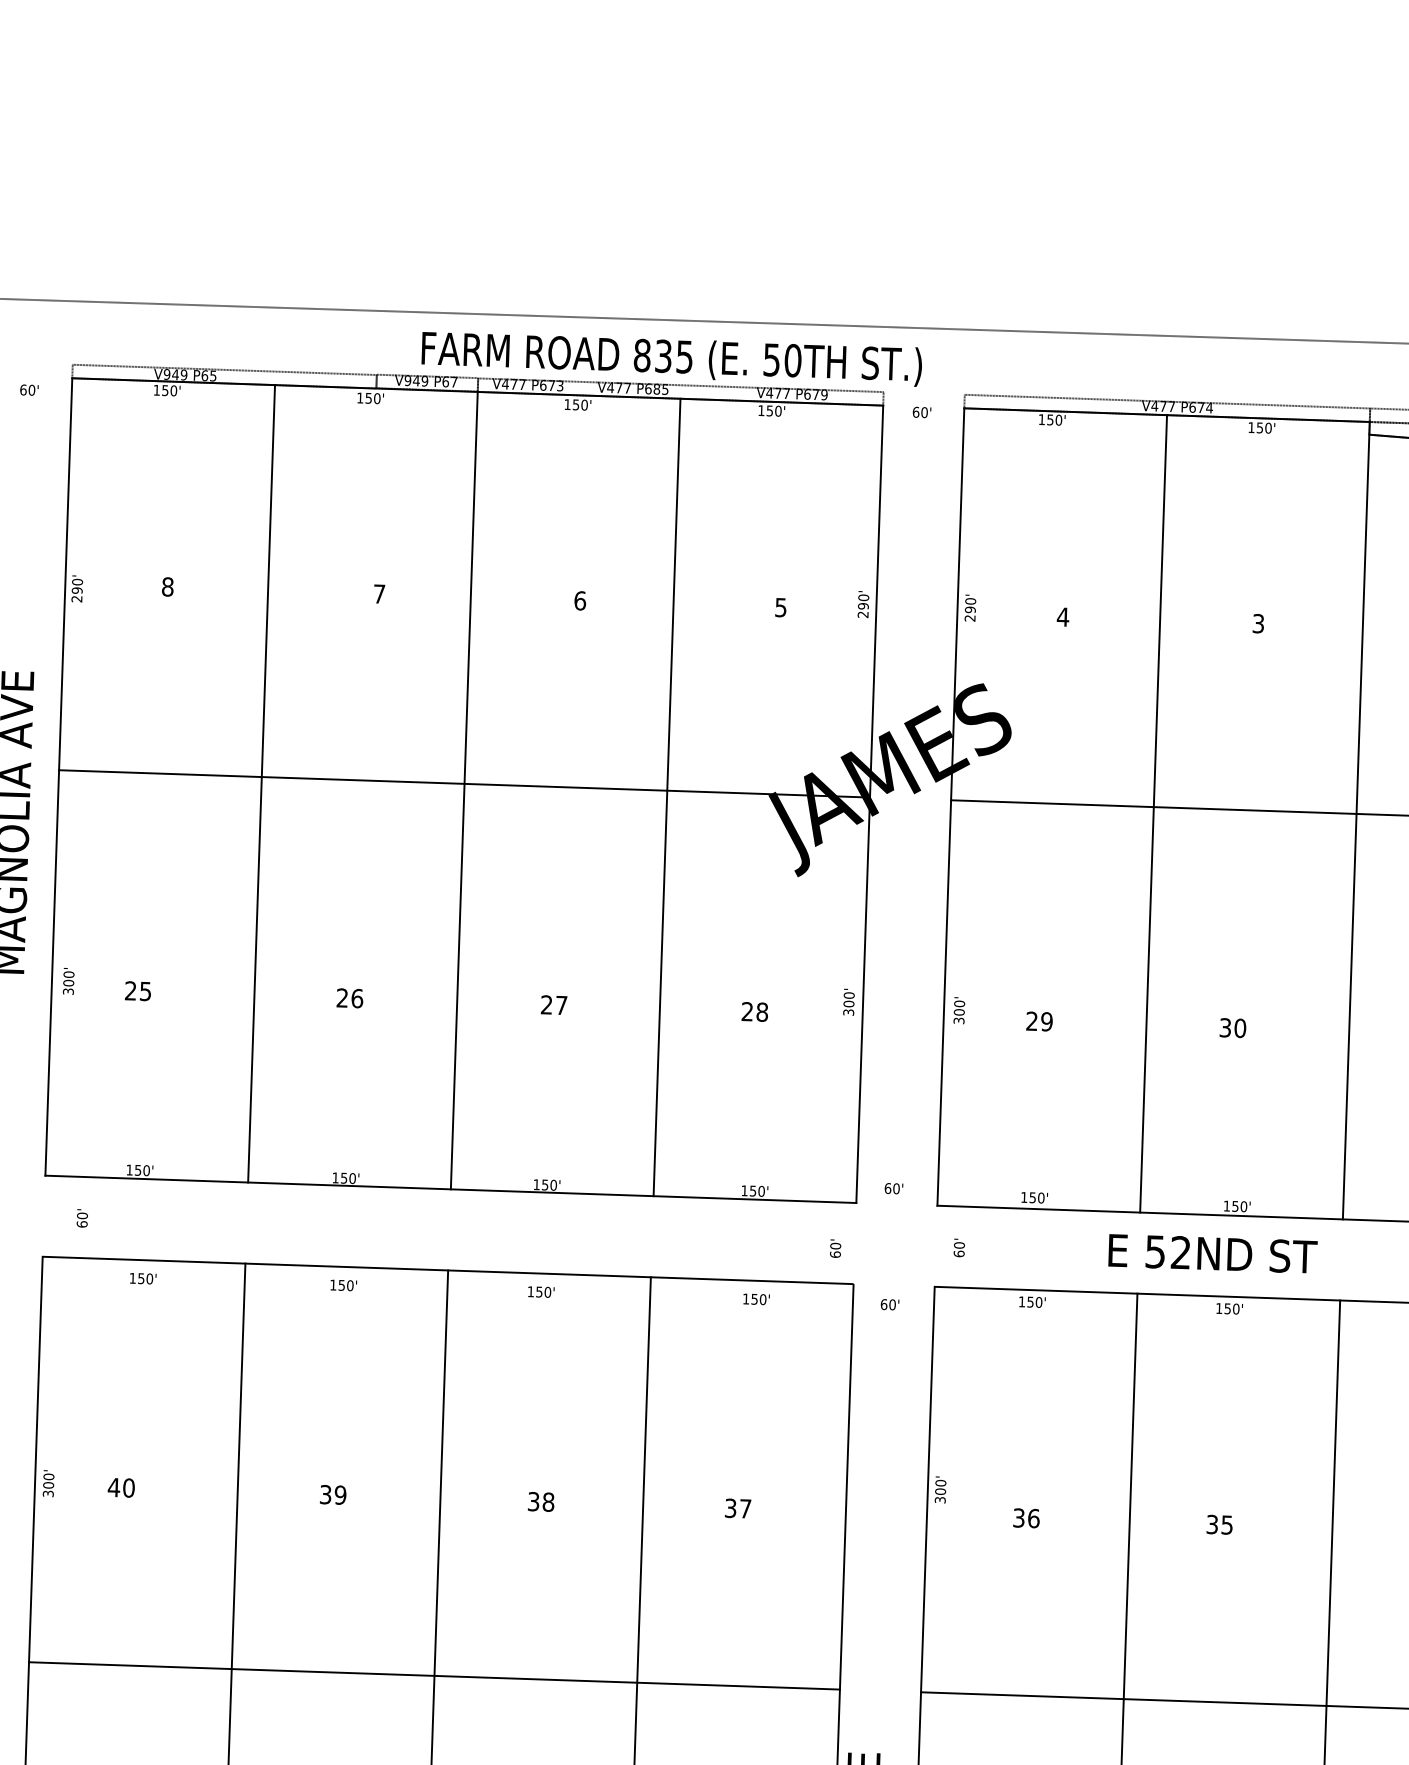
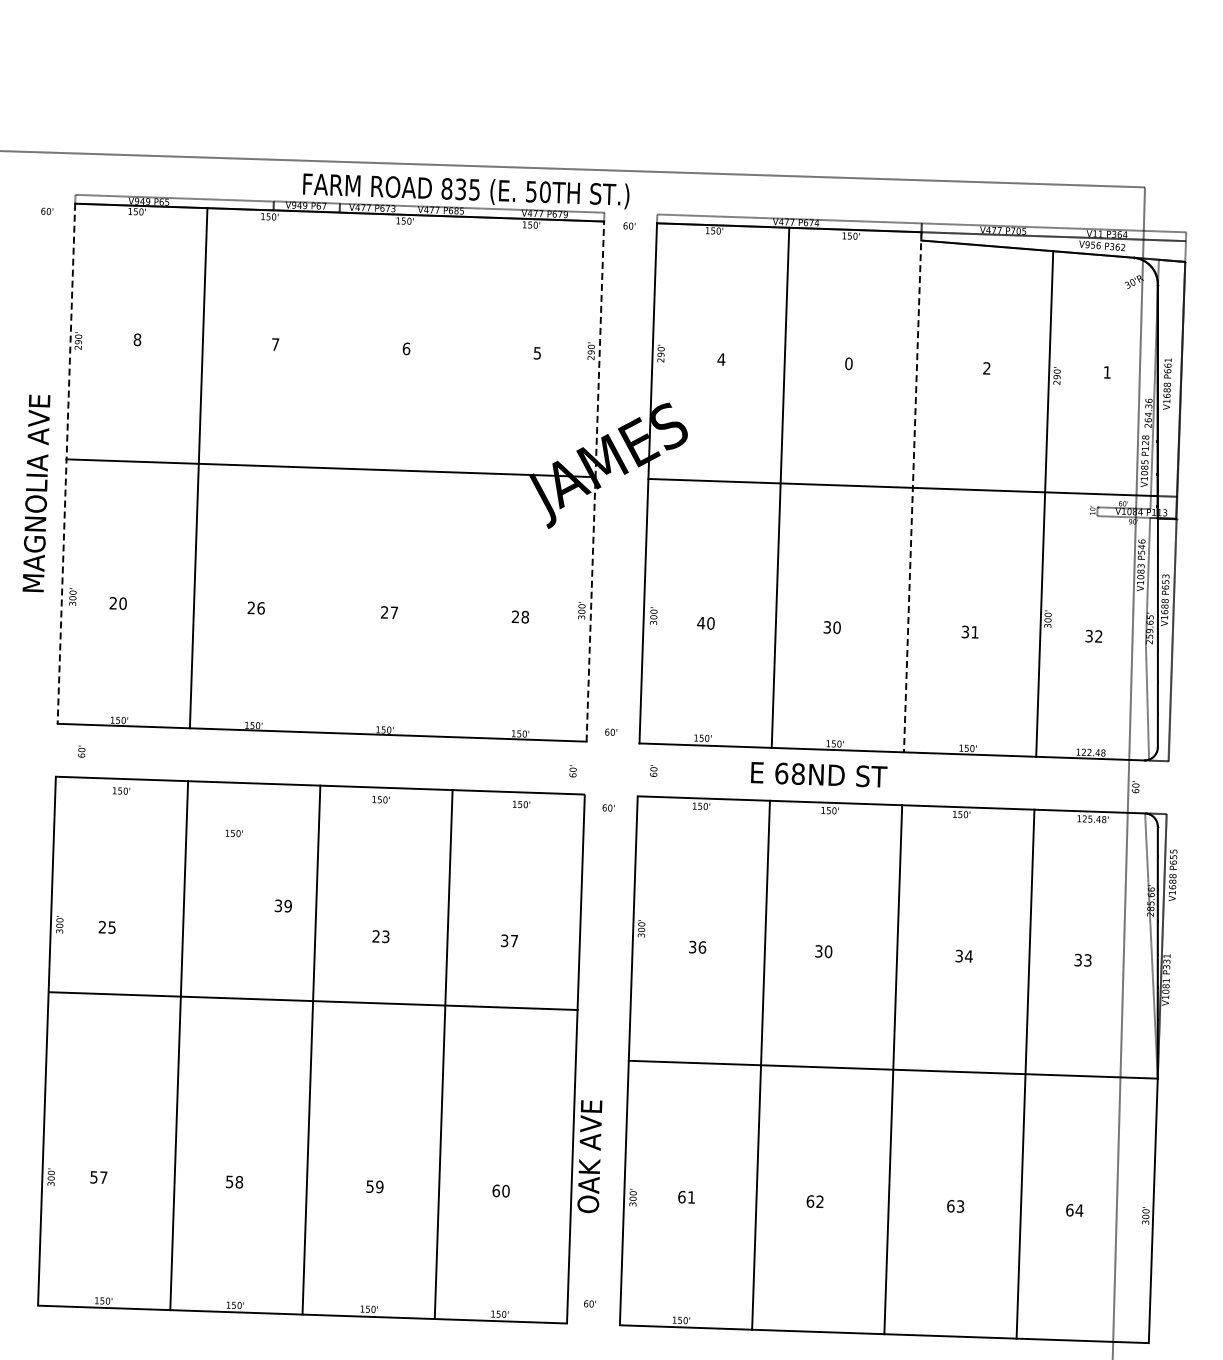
text: (1257, 623) -> (848, 363), 3 -> 0
line: (58, 778) -> (66, 464), solid -> dashed
line: (463, 790) -> (330, 472), removed
line: (666, 798) -> (462, 477), removed
line: (869, 804) -> (595, 481), solid -> dashed
line: (1355, 821) -> (912, 492), solid -> dashed
text: (144, 991) -> (122, 603), 25 -> 20
text: (1038, 1020) -> (705, 622), 29 -> 40
text: (1167, 1251) -> (789, 773), 52ND -> 68ND
text: (342, 1285) -> (233, 833), moved
text: (120, 1487) -> (106, 927), 40 -> 25
text: (331, 1494) -> (282, 905), moved
text: (540, 1501) -> (380, 936), 38 -> 23
text: (1227, 1524) -> (828, 951), 35 -> 30
line: (433, 1676) -> (312, 1001), moved

